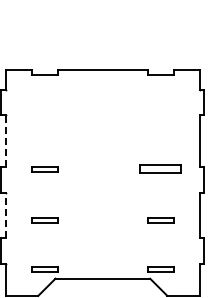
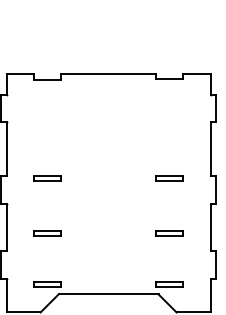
line: (6, 141) -> (6, 149), dashed -> solid
part: (160, 169) -> (169, 179), size x0.62
line: (6, 215) -> (6, 227), dashed -> solid

